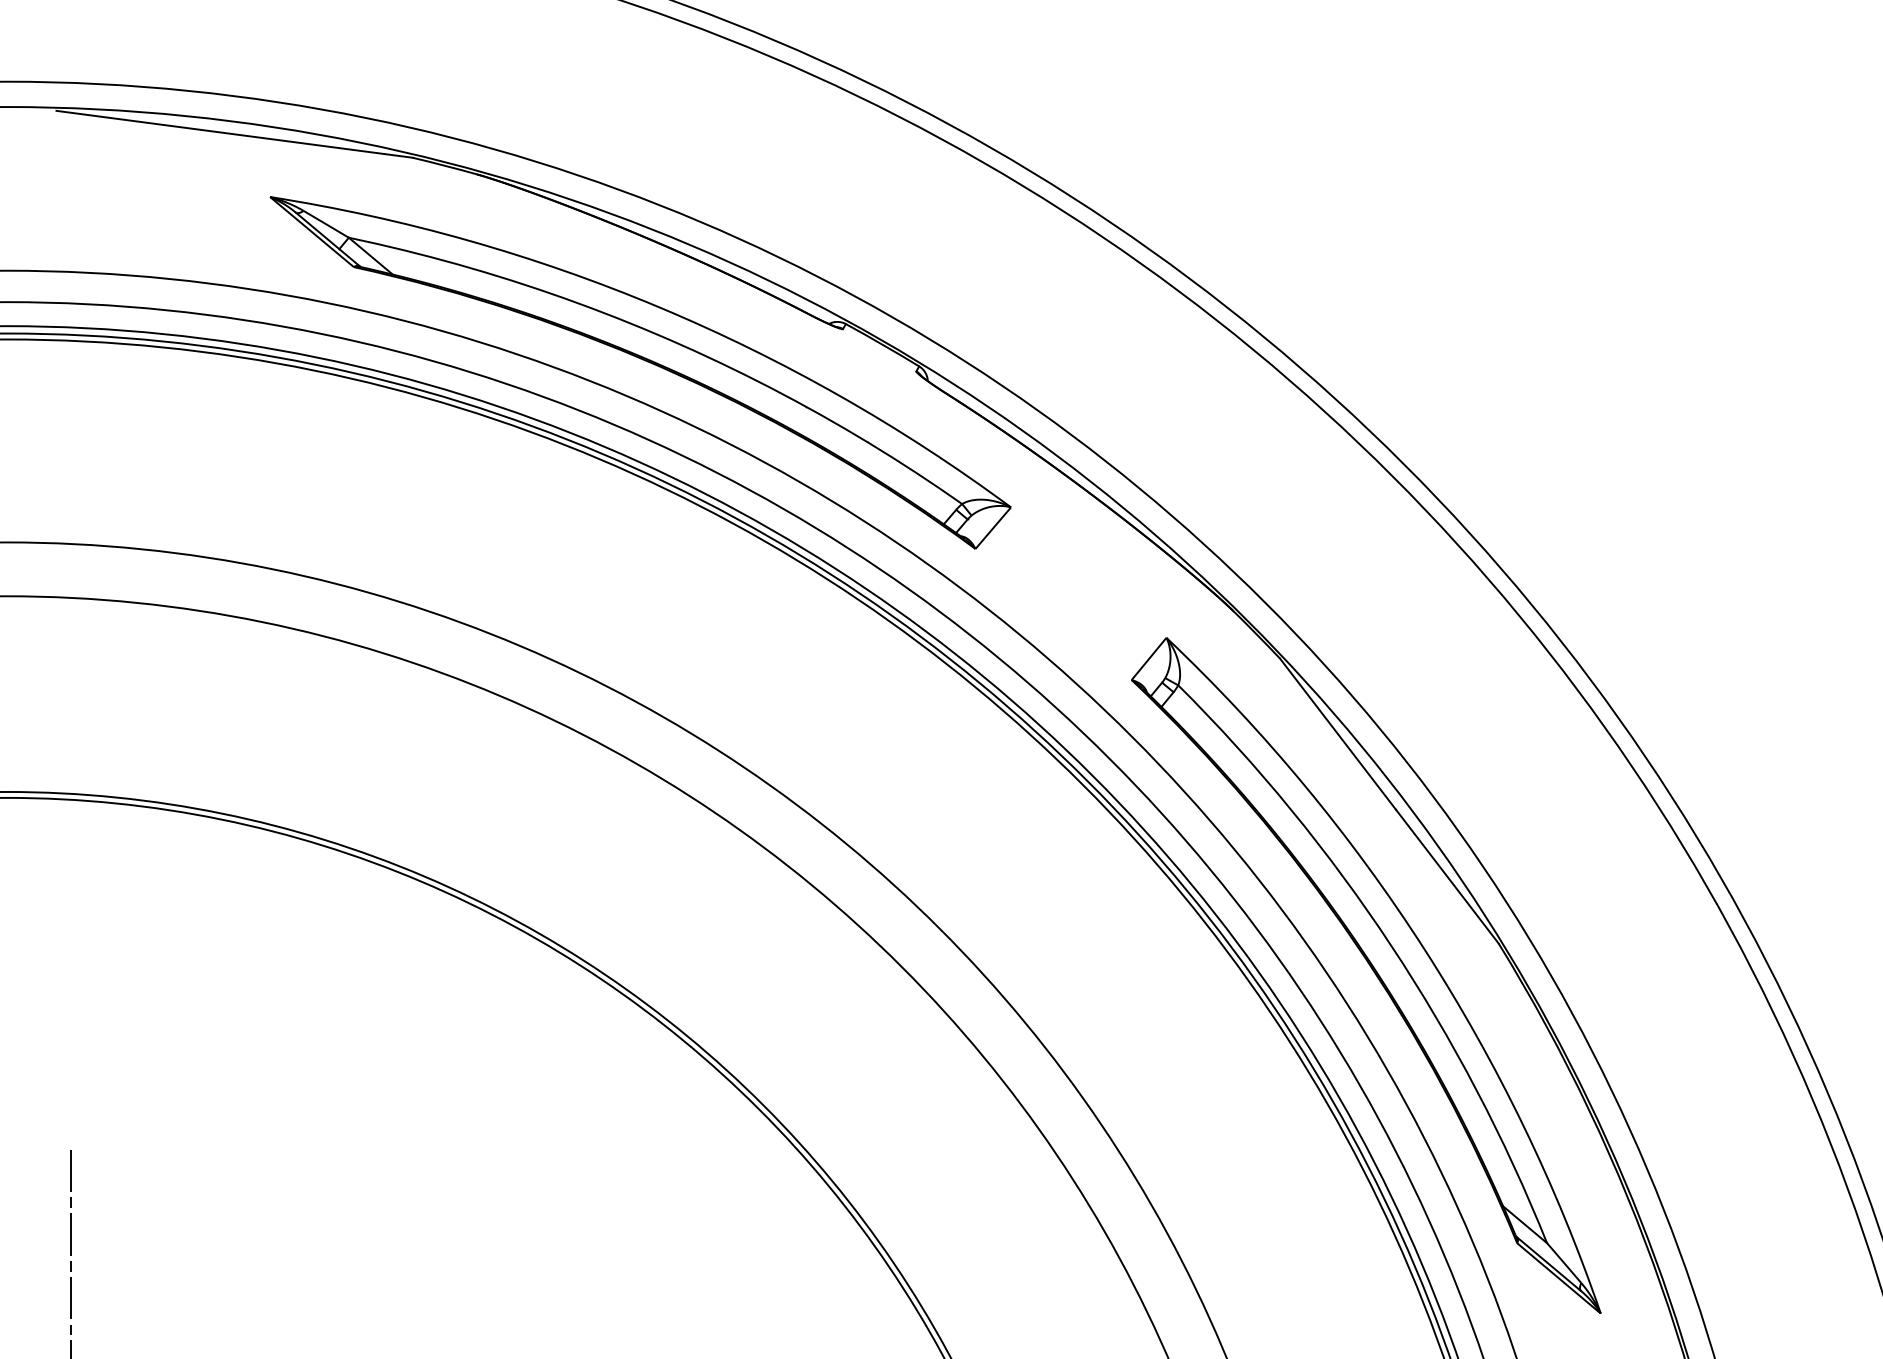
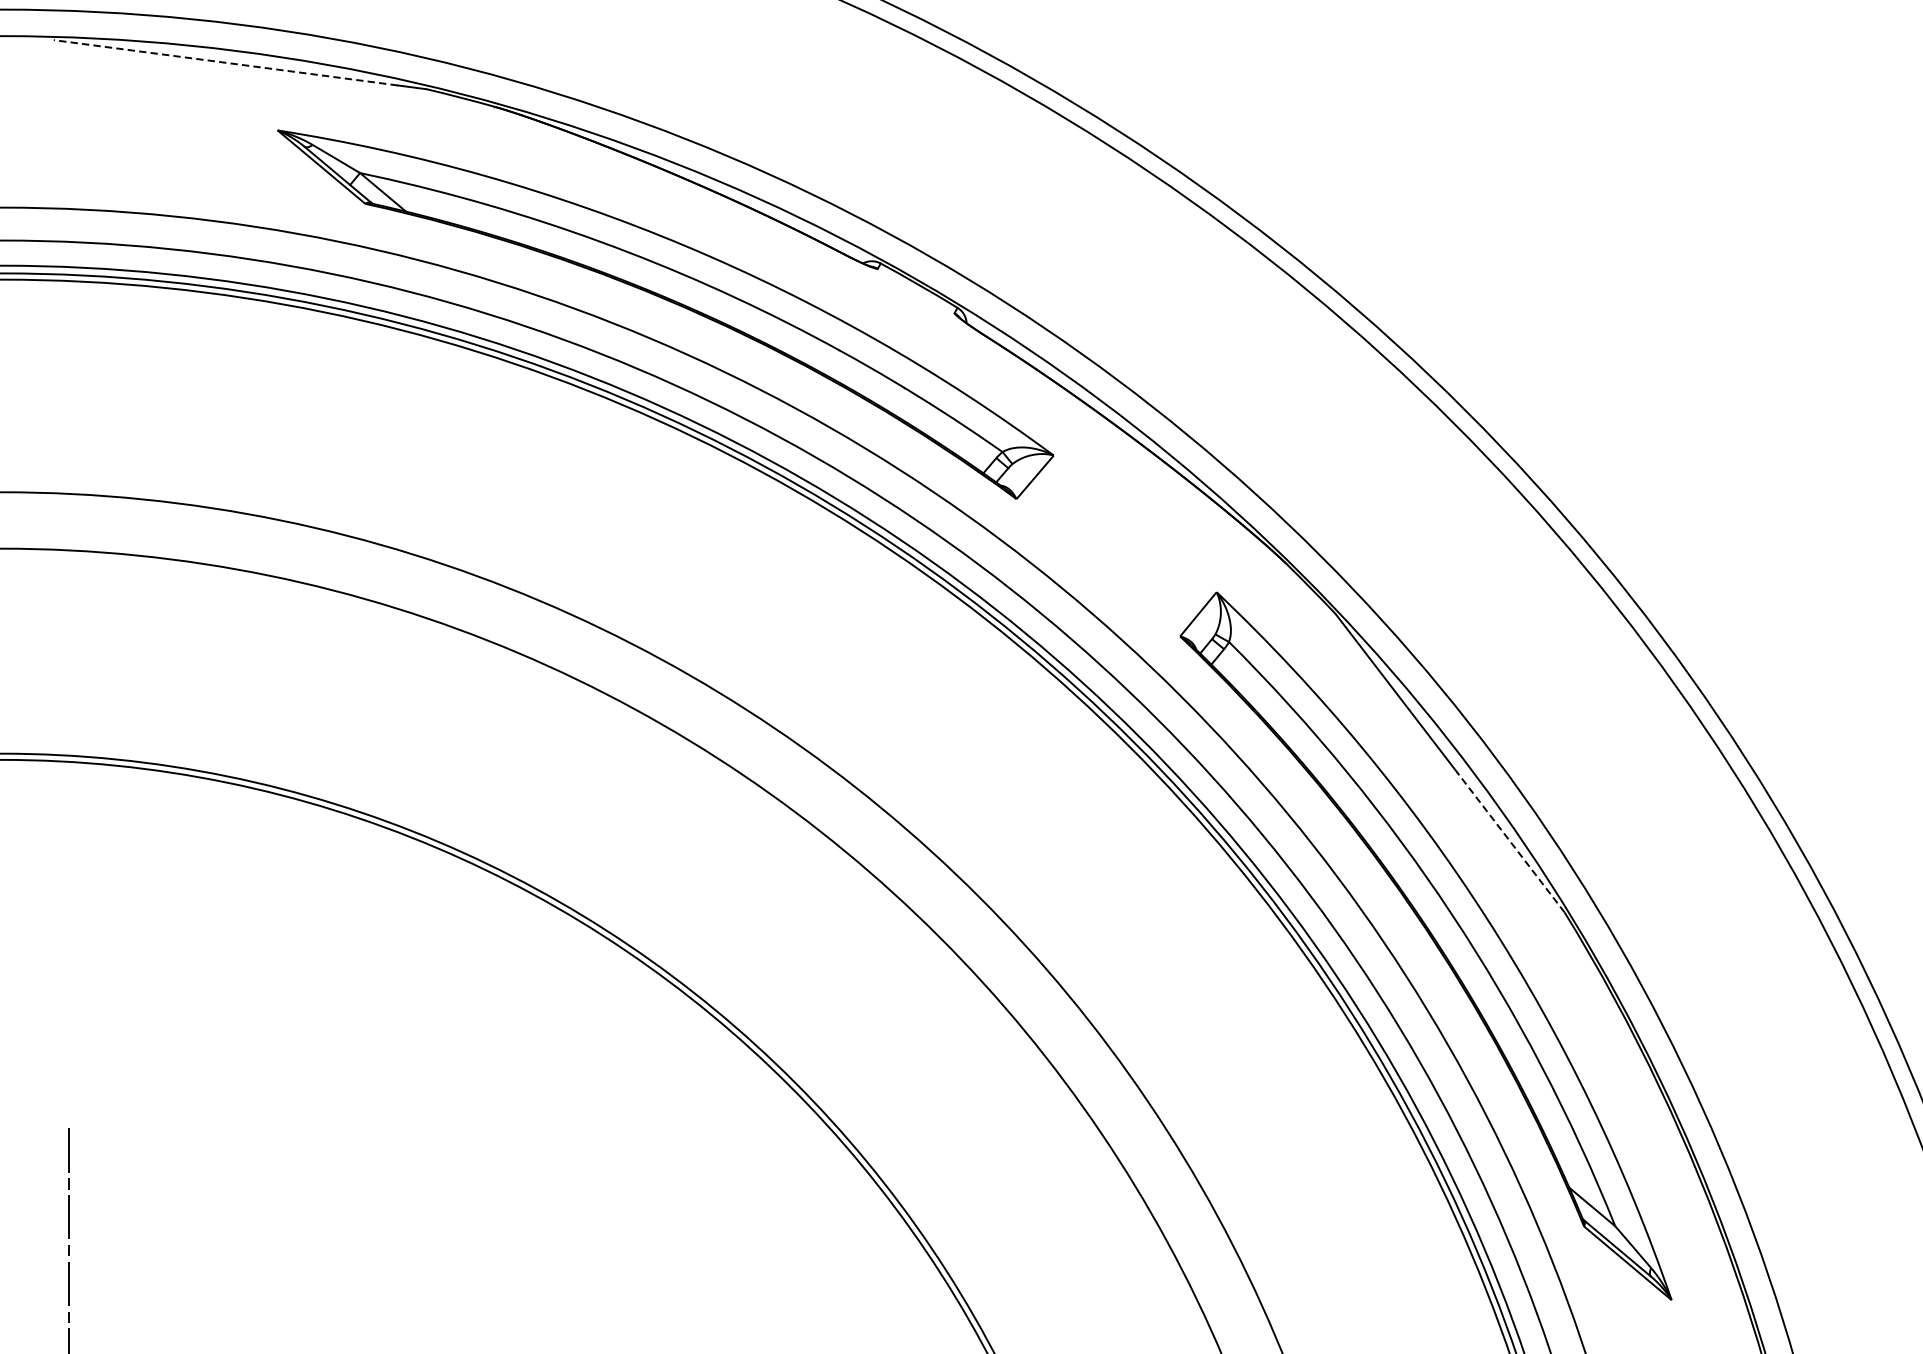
line: (220, 132) -> (225, 62), solid -> dashed
line: (1447, 876) -> (1511, 842), solid -> dashed

